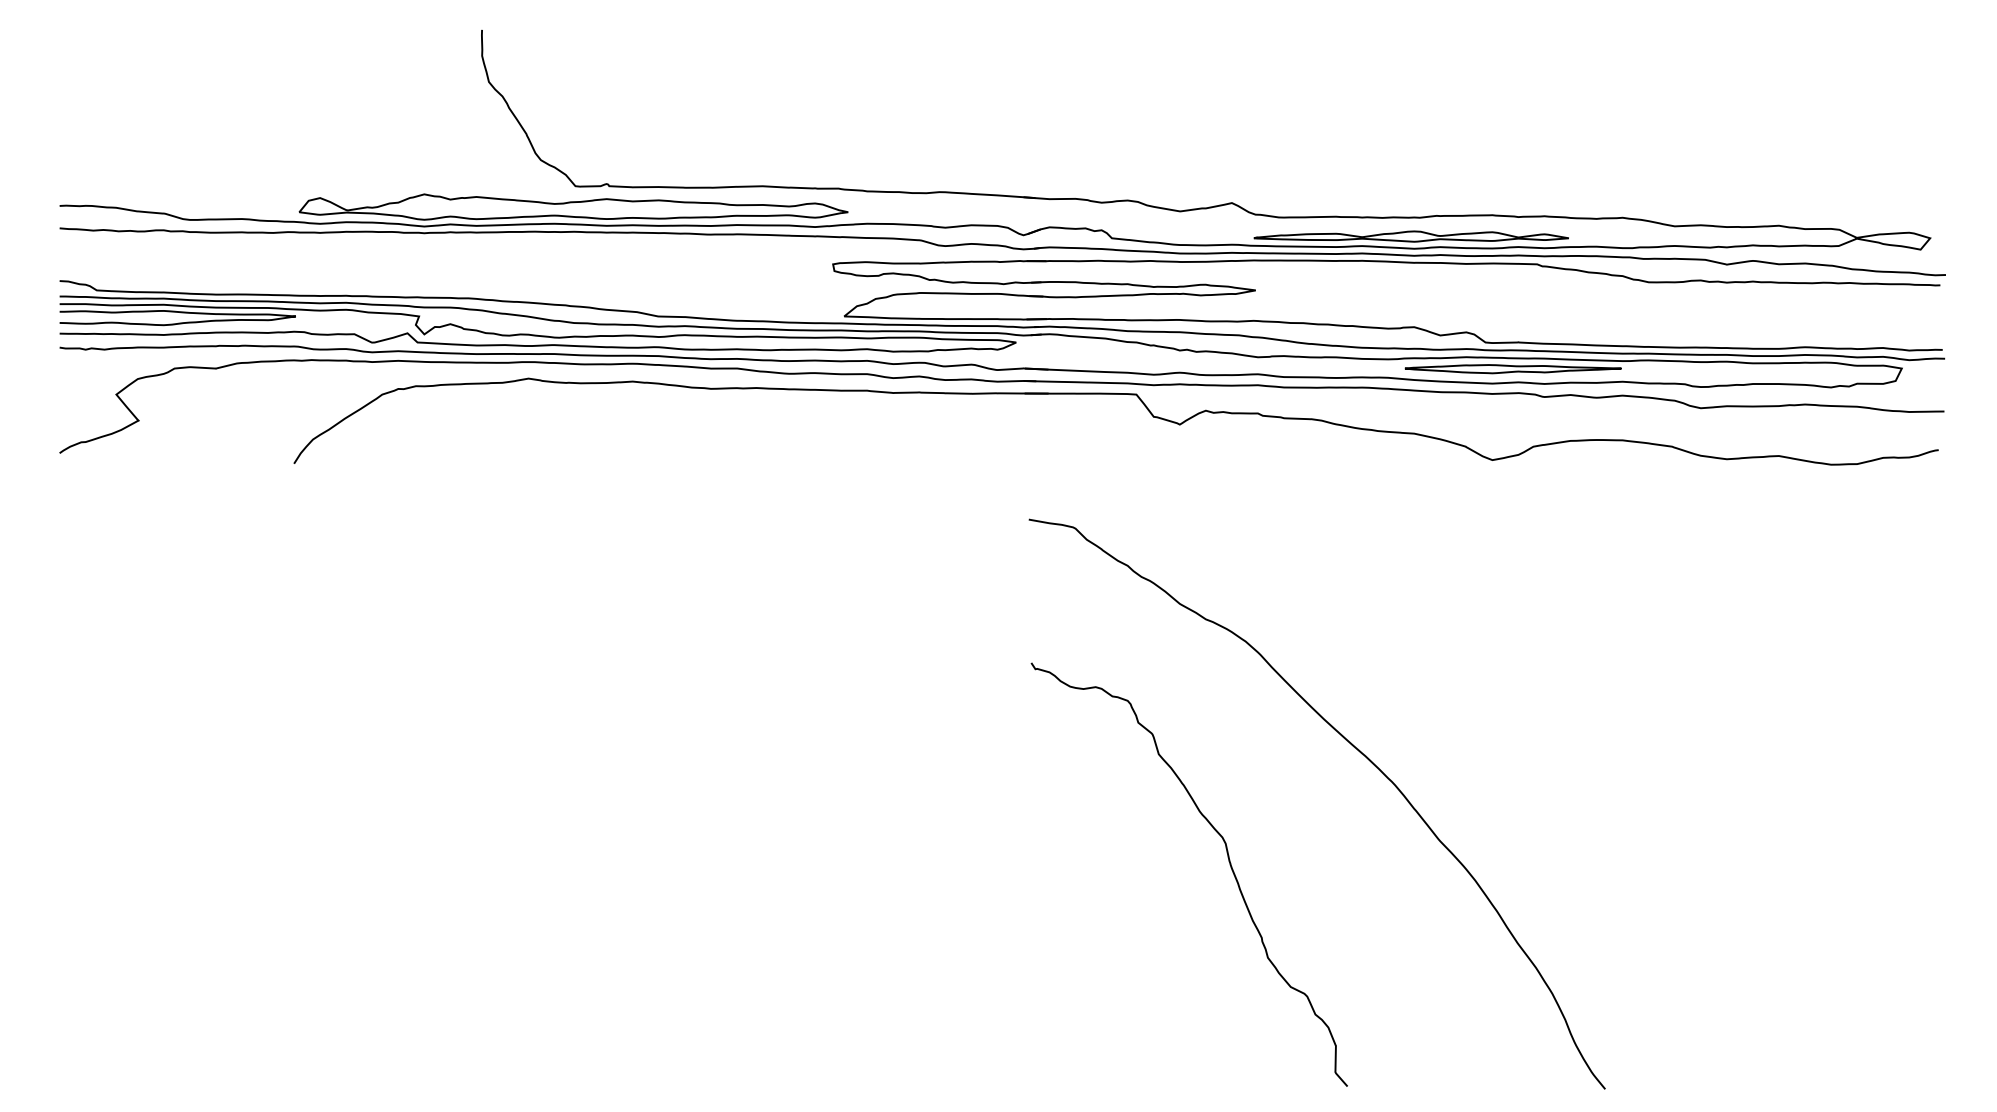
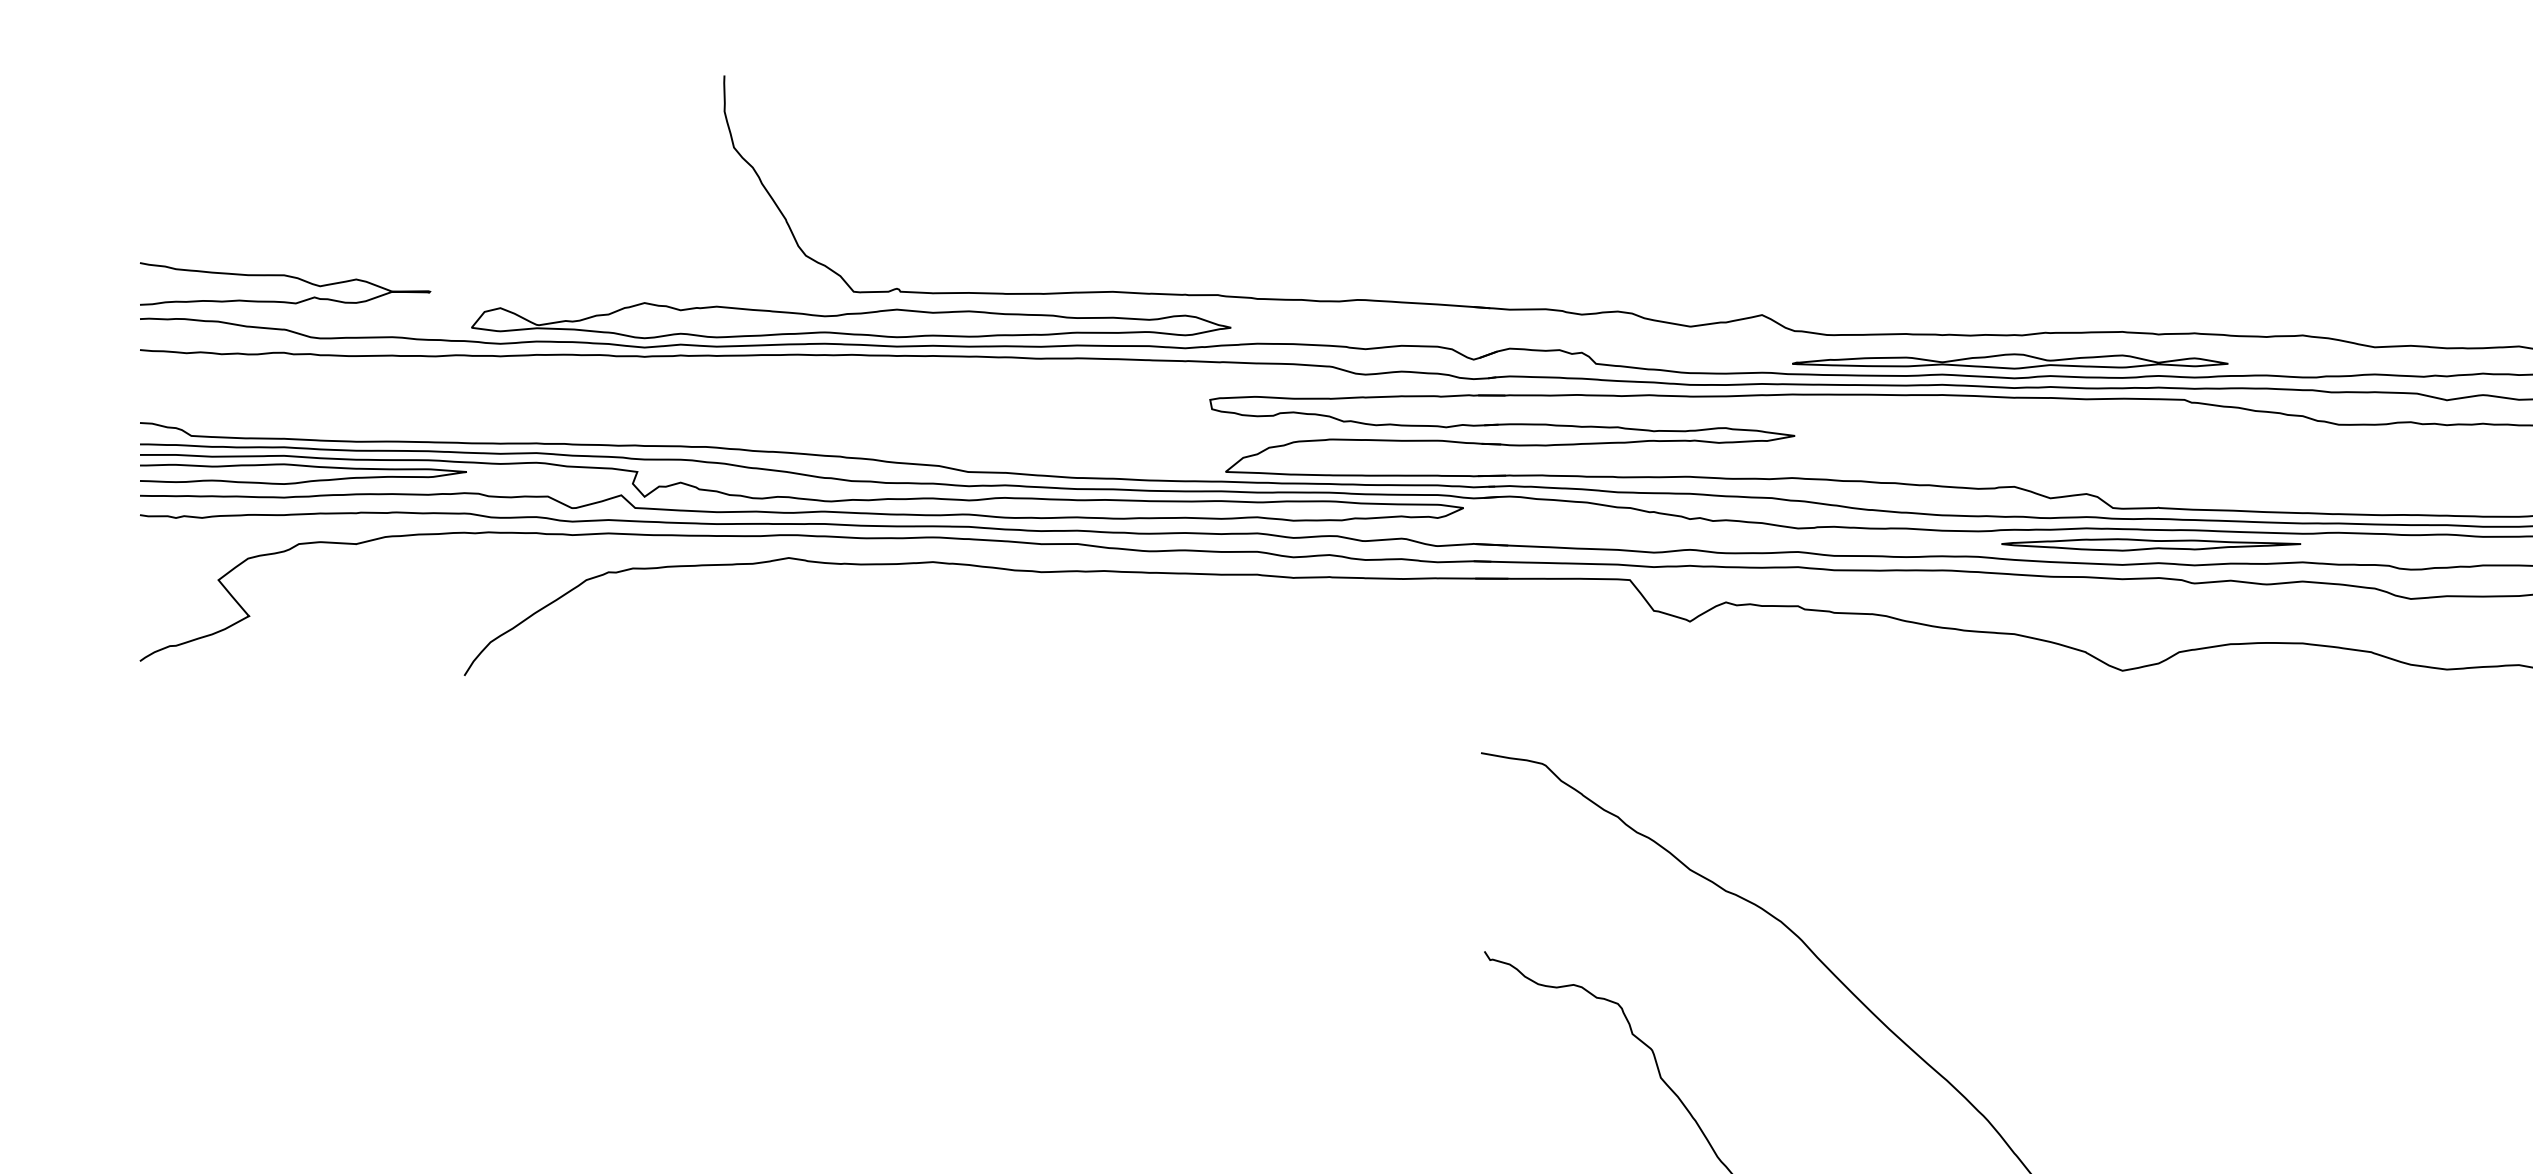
curve: (164, 175) -> (285, 276), added

